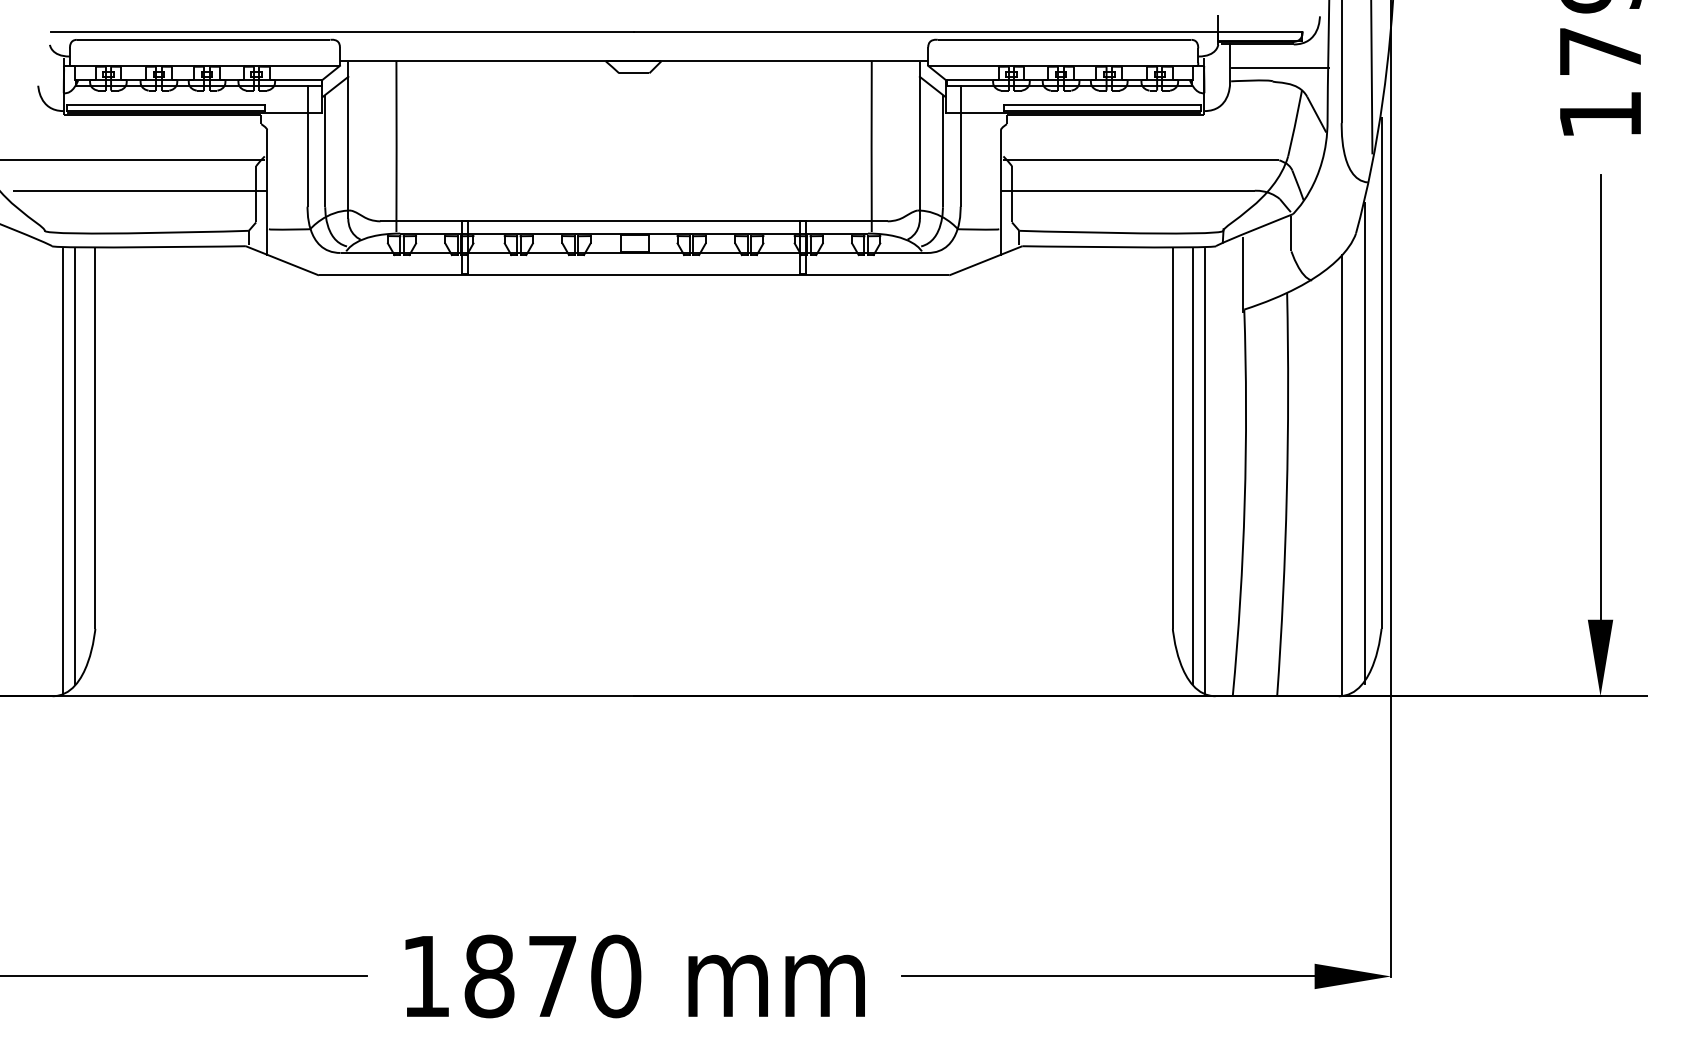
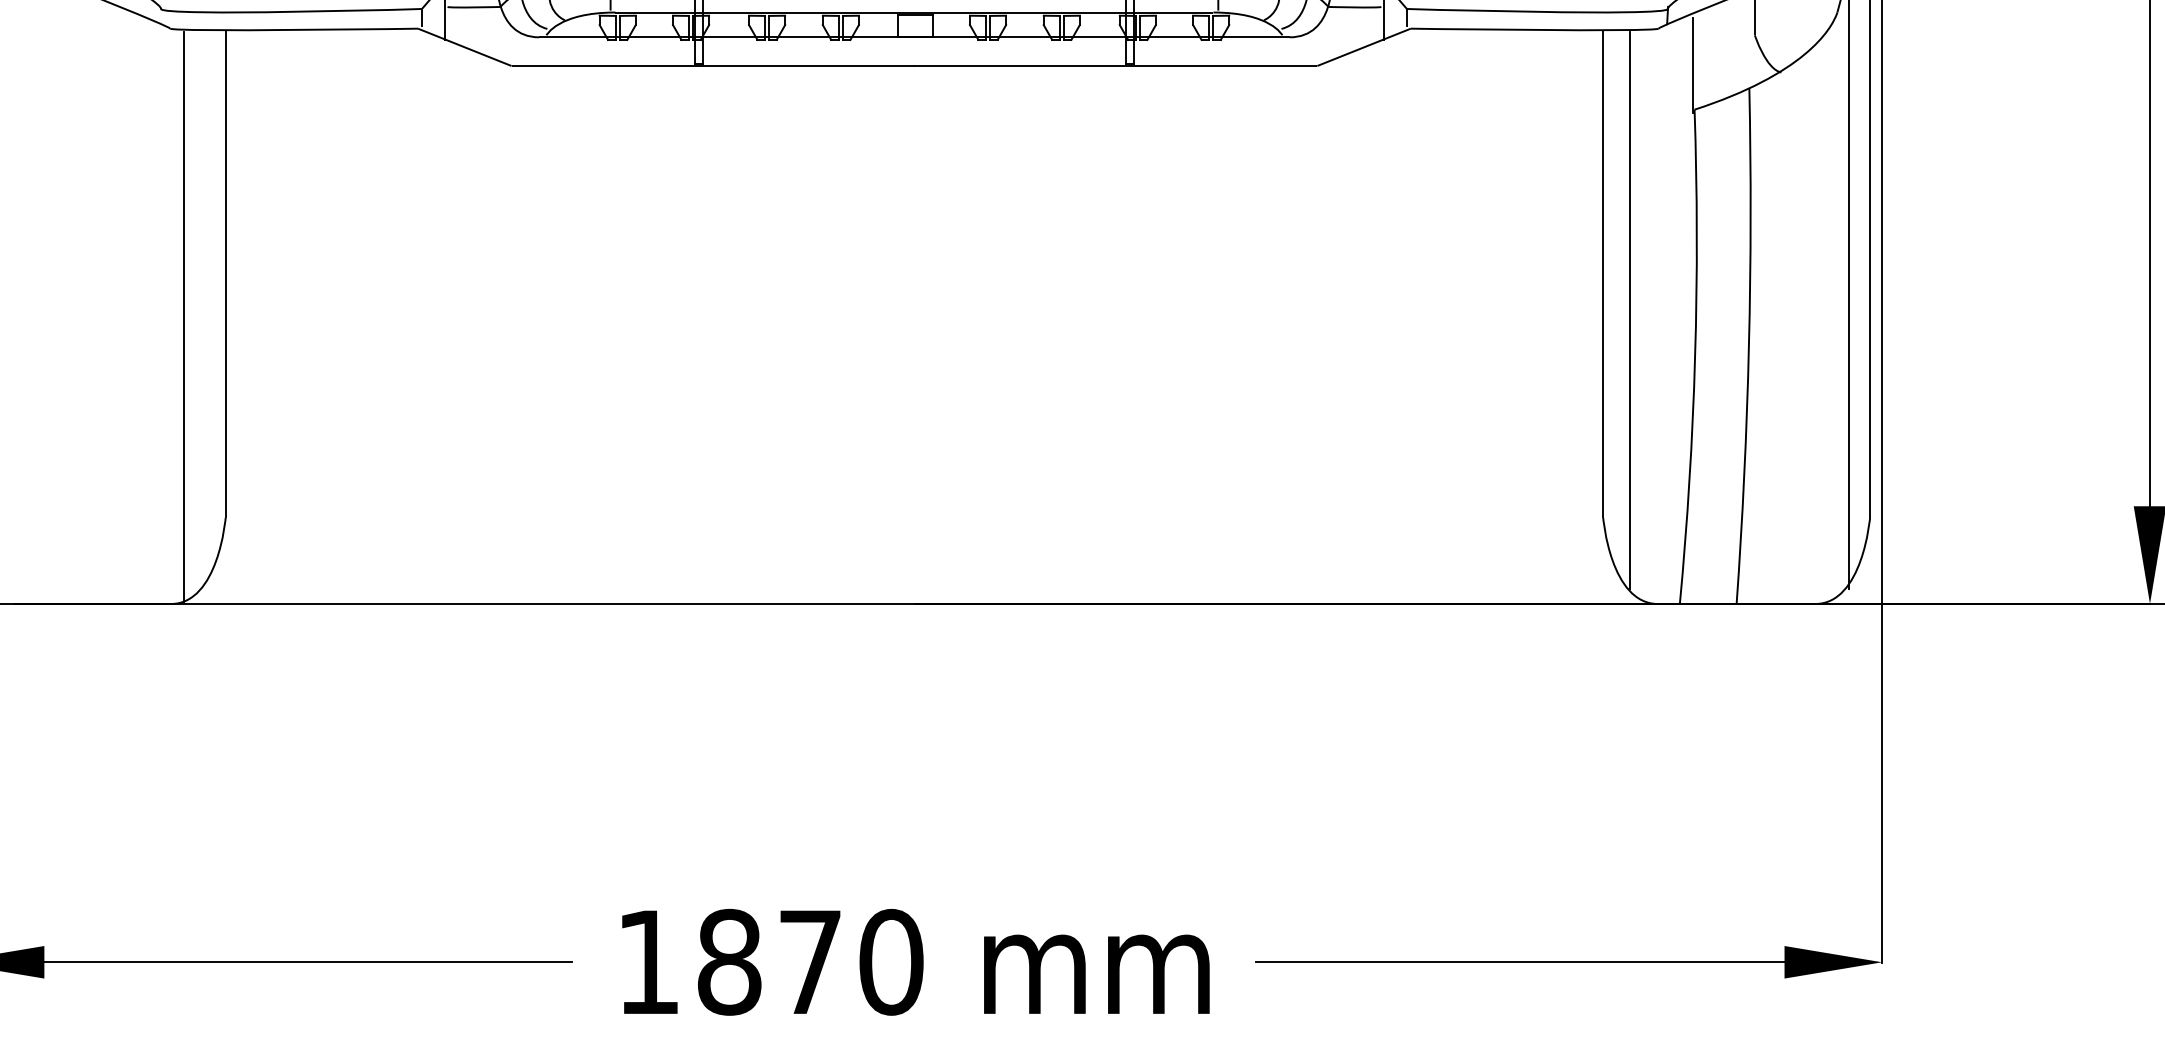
line: (74, 466) -> (199, 310), removed
line: (1205, 471) -> (1644, 316), removed
line: (1342, 475) -> (1820, 321), removed

